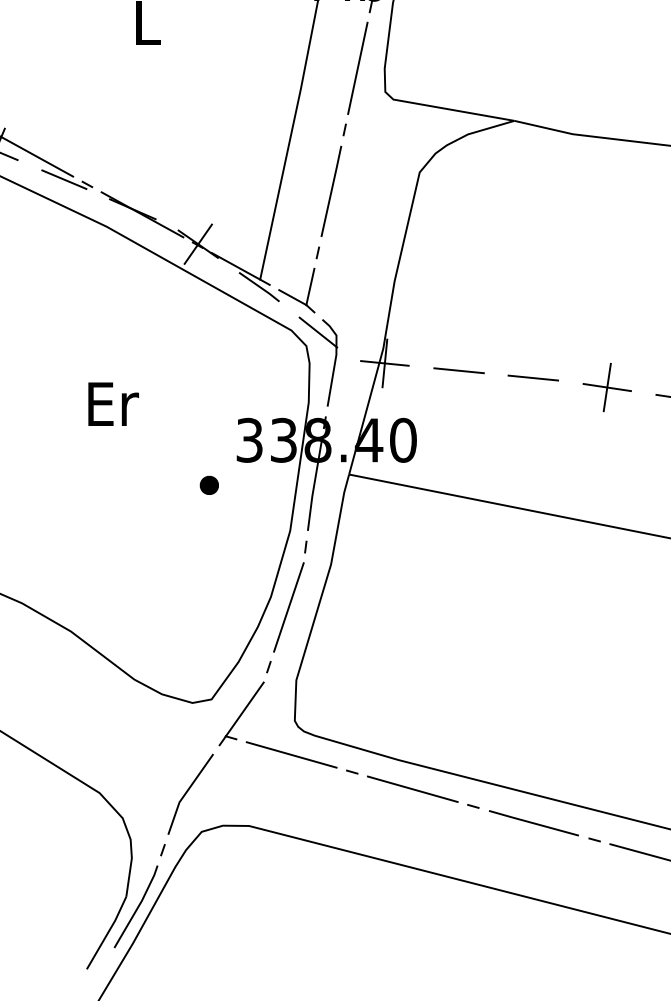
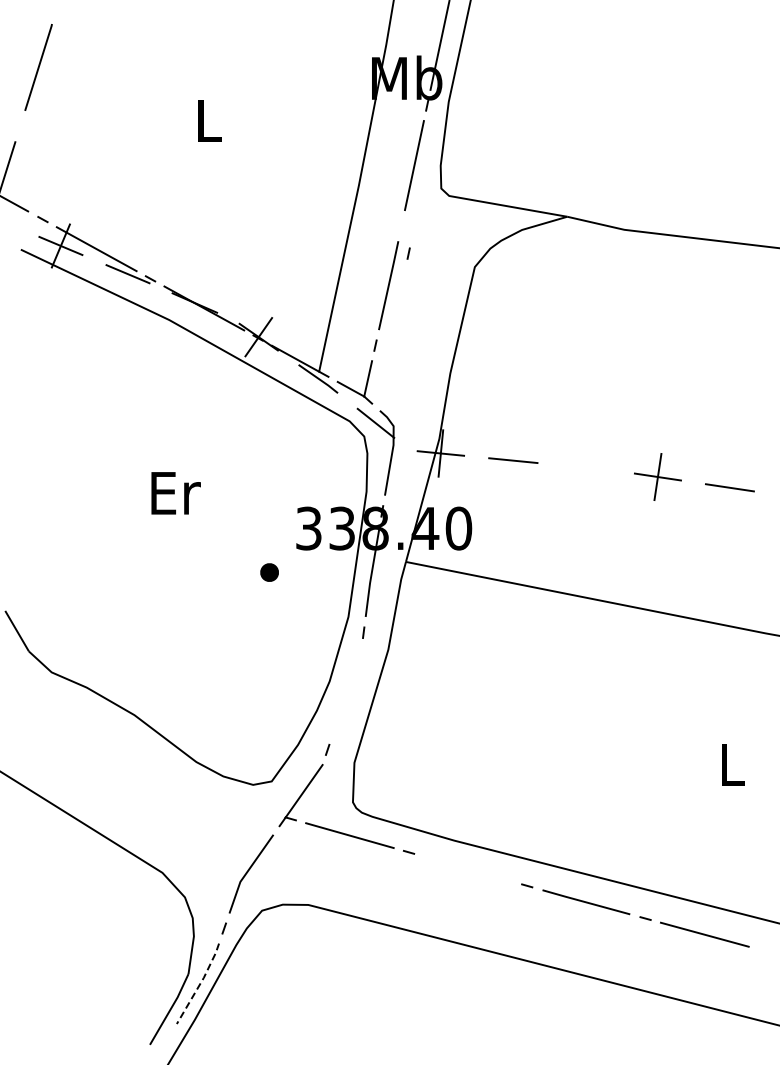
line: (344, 129) -> (408, 253), moved
line: (533, 377) -> (585, 467), removed
line: (288, 607) -> (346, 691), removed
line: (412, 788) -> (467, 868), removed
line: (138, 906) -> (200, 983), solid -> dashed

